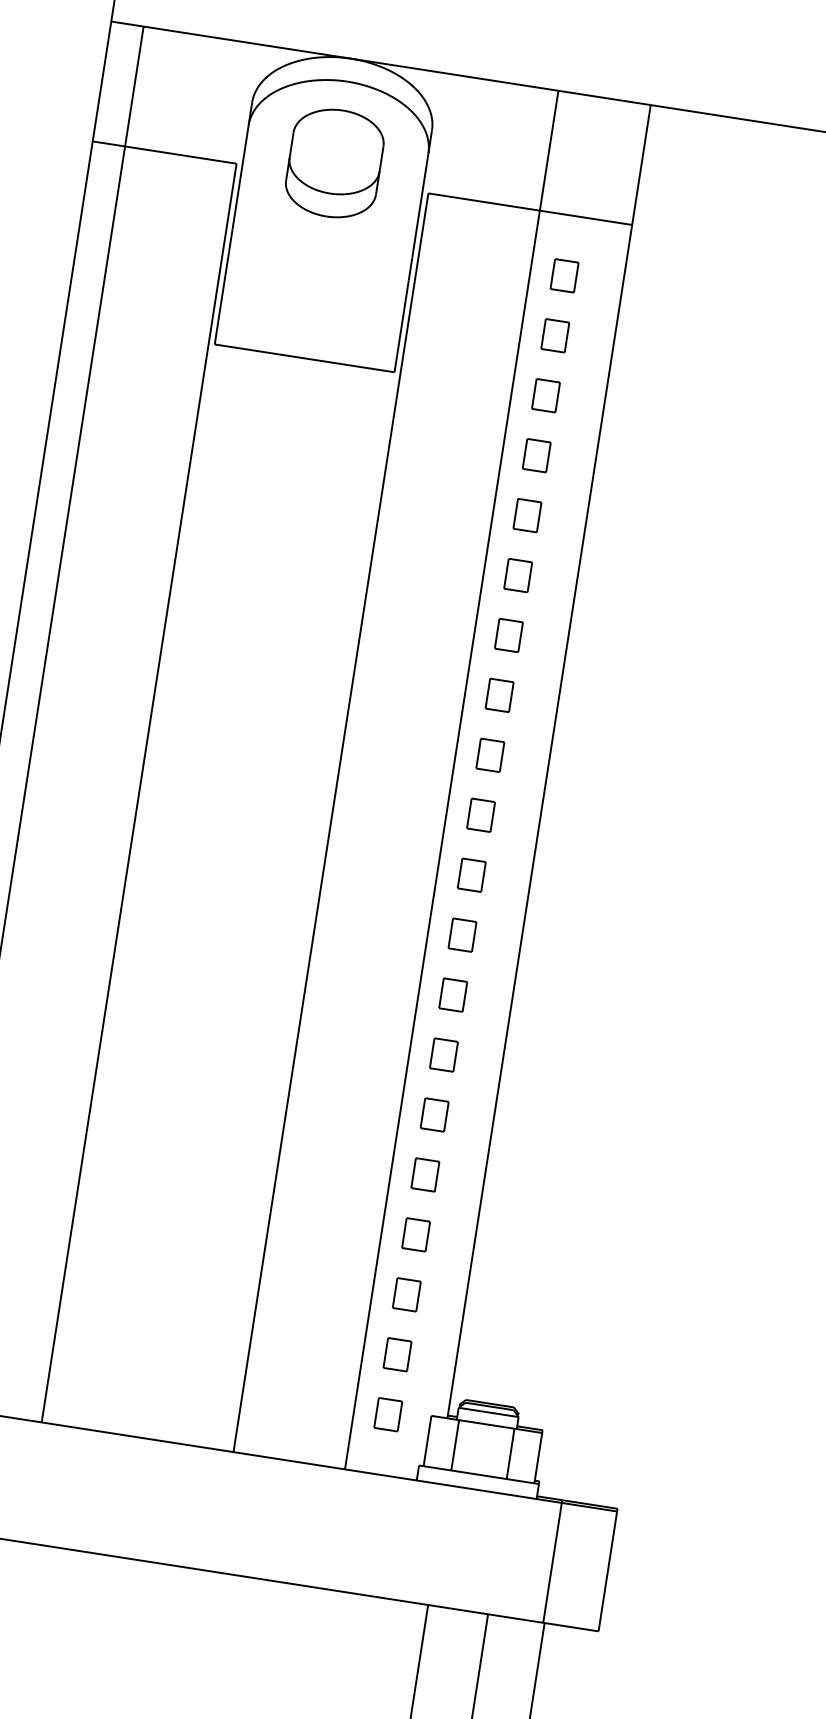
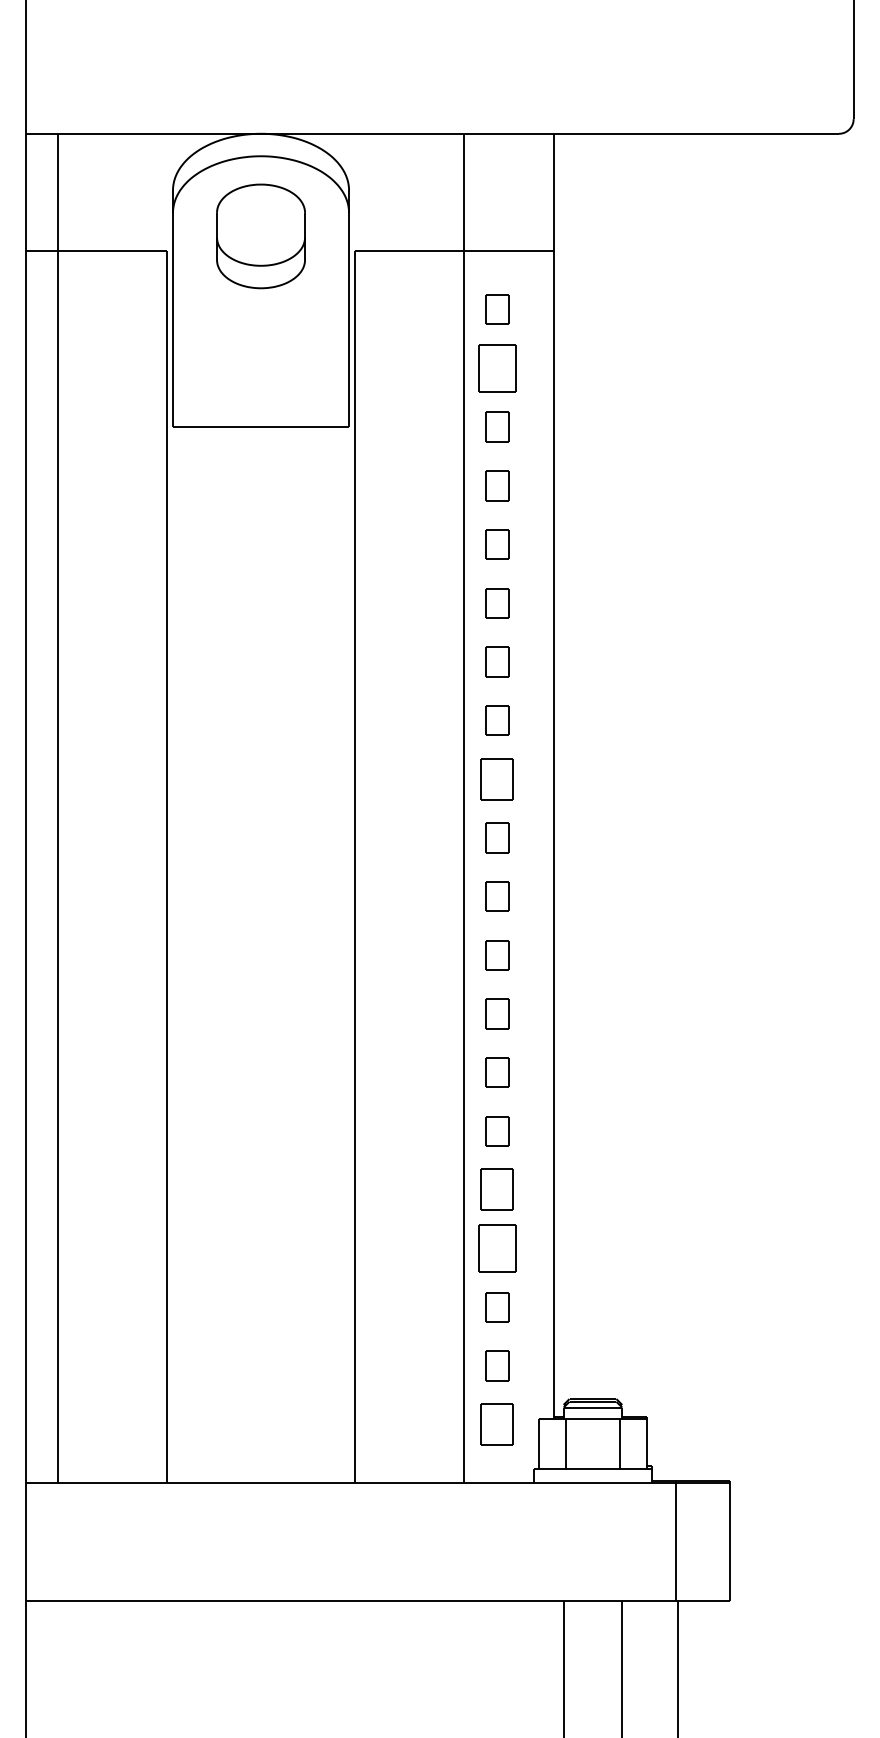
part: (555, 335) -> (497, 368), size x1.6
part: (490, 755) -> (497, 779), size x1.4
part: (425, 1174) -> (497, 1189), size x1.4
part: (416, 1234) -> (497, 1248), size x1.6
part: (388, 1414) -> (497, 1424), size x1.4

